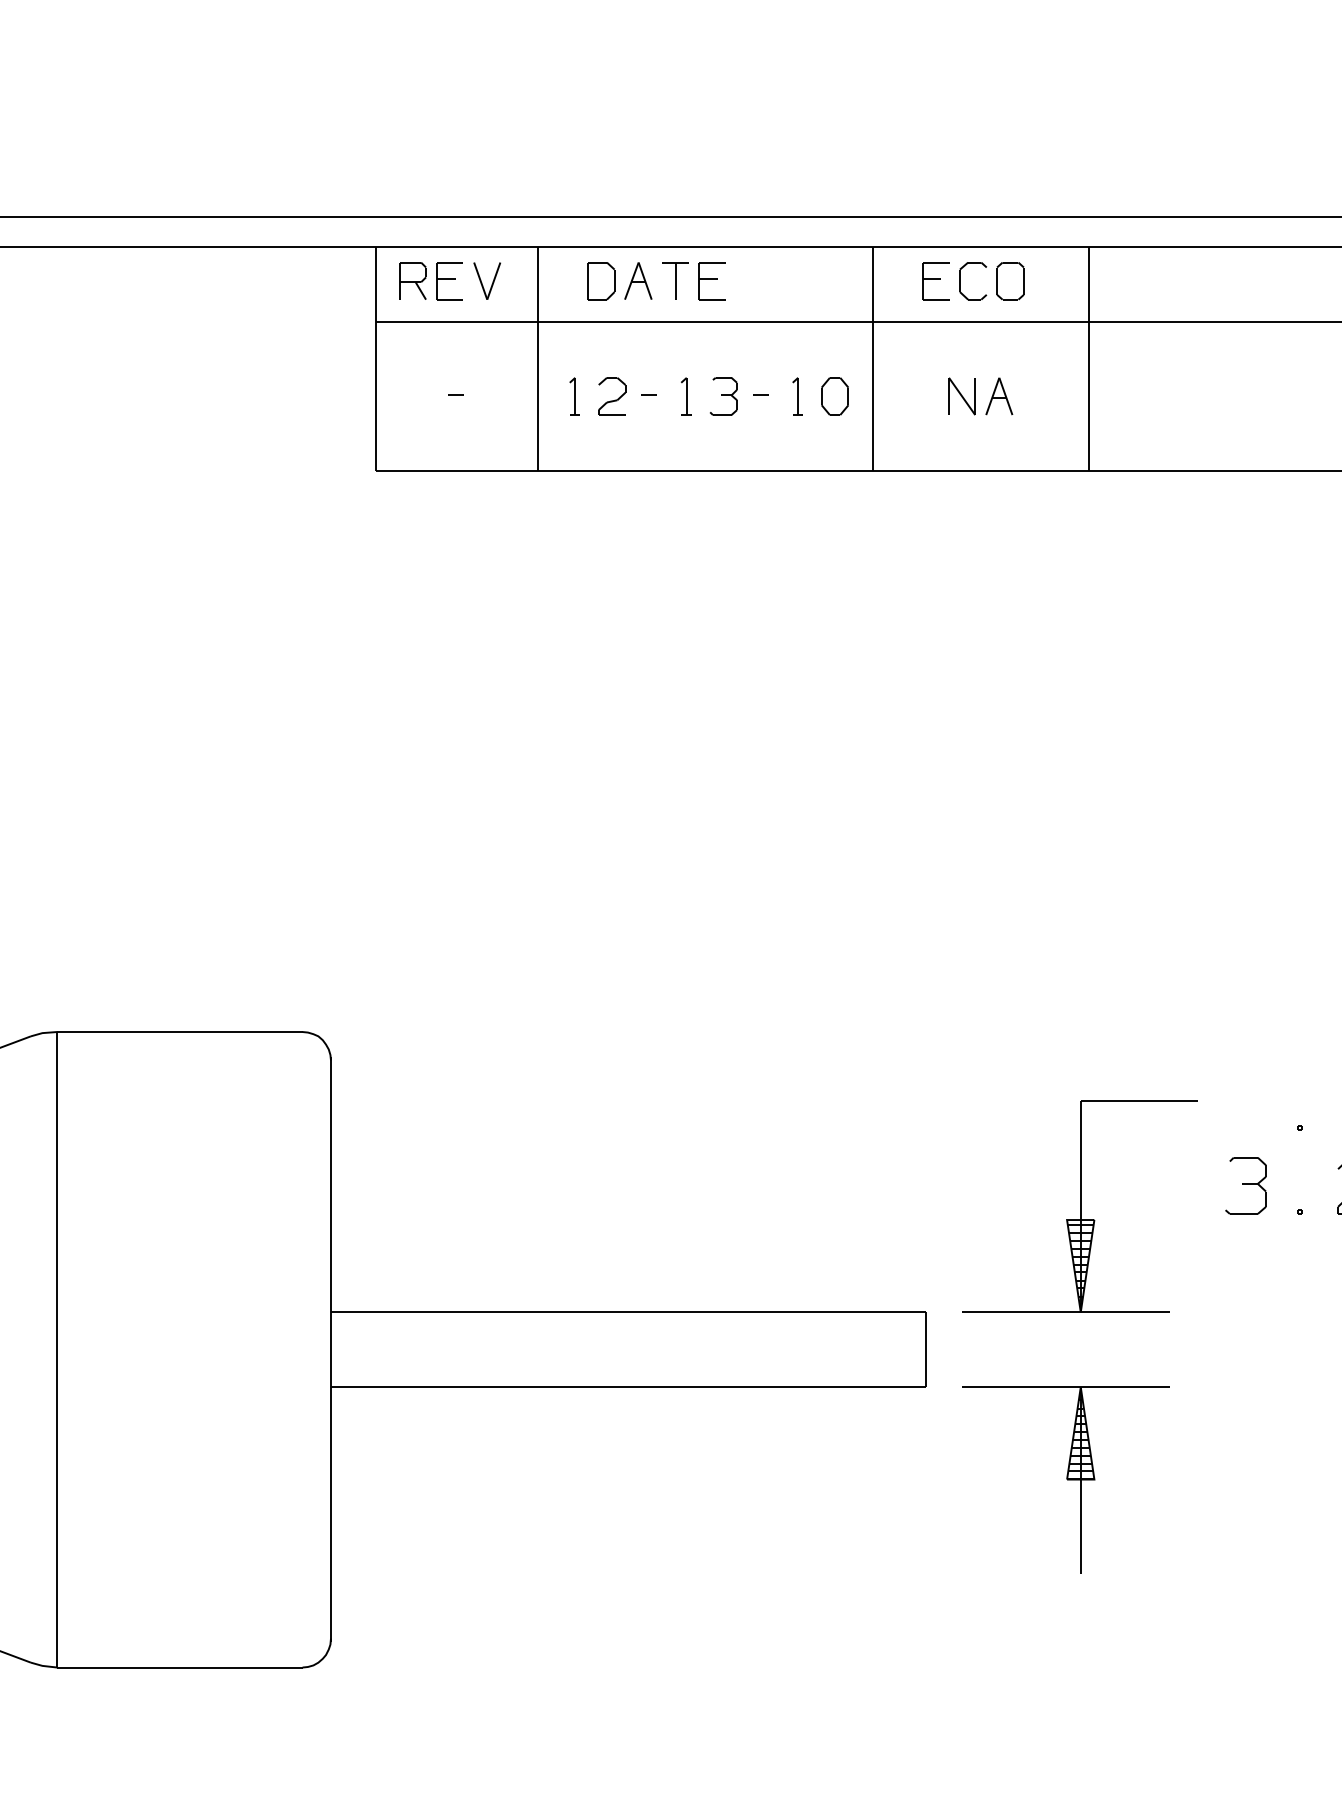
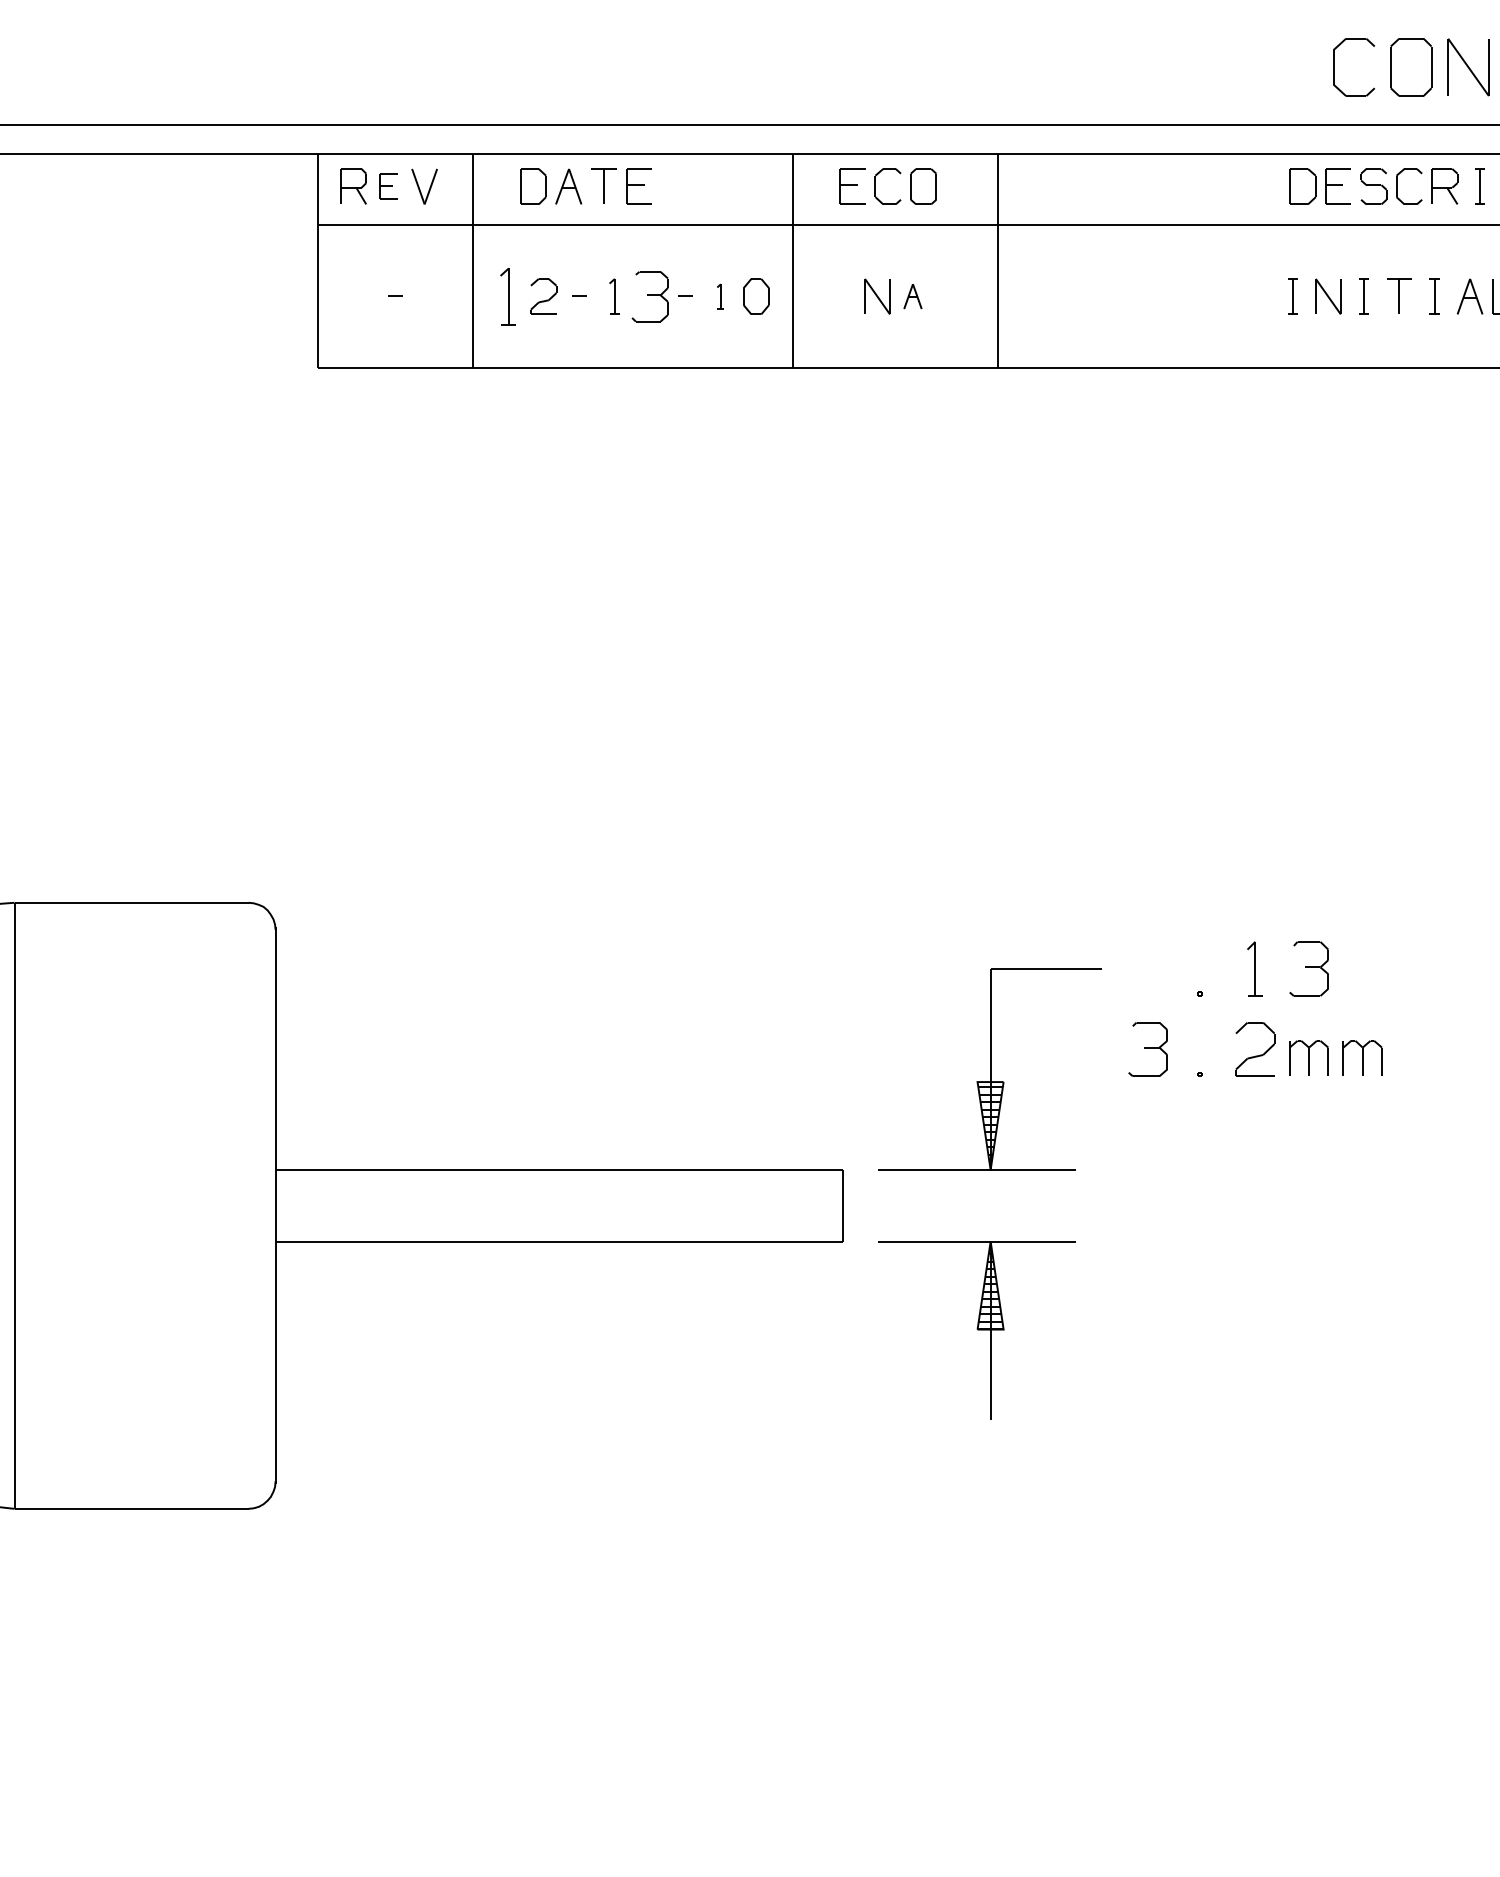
part: (449, 280) -> (388, 186), size x0.7
part: (574, 396) -> (507, 296), size x1.6
part: (723, 396) -> (649, 296), size x1.4
part: (797, 396) -> (720, 296), size x0.7
part: (998, 396) -> (912, 296), size x0.7

